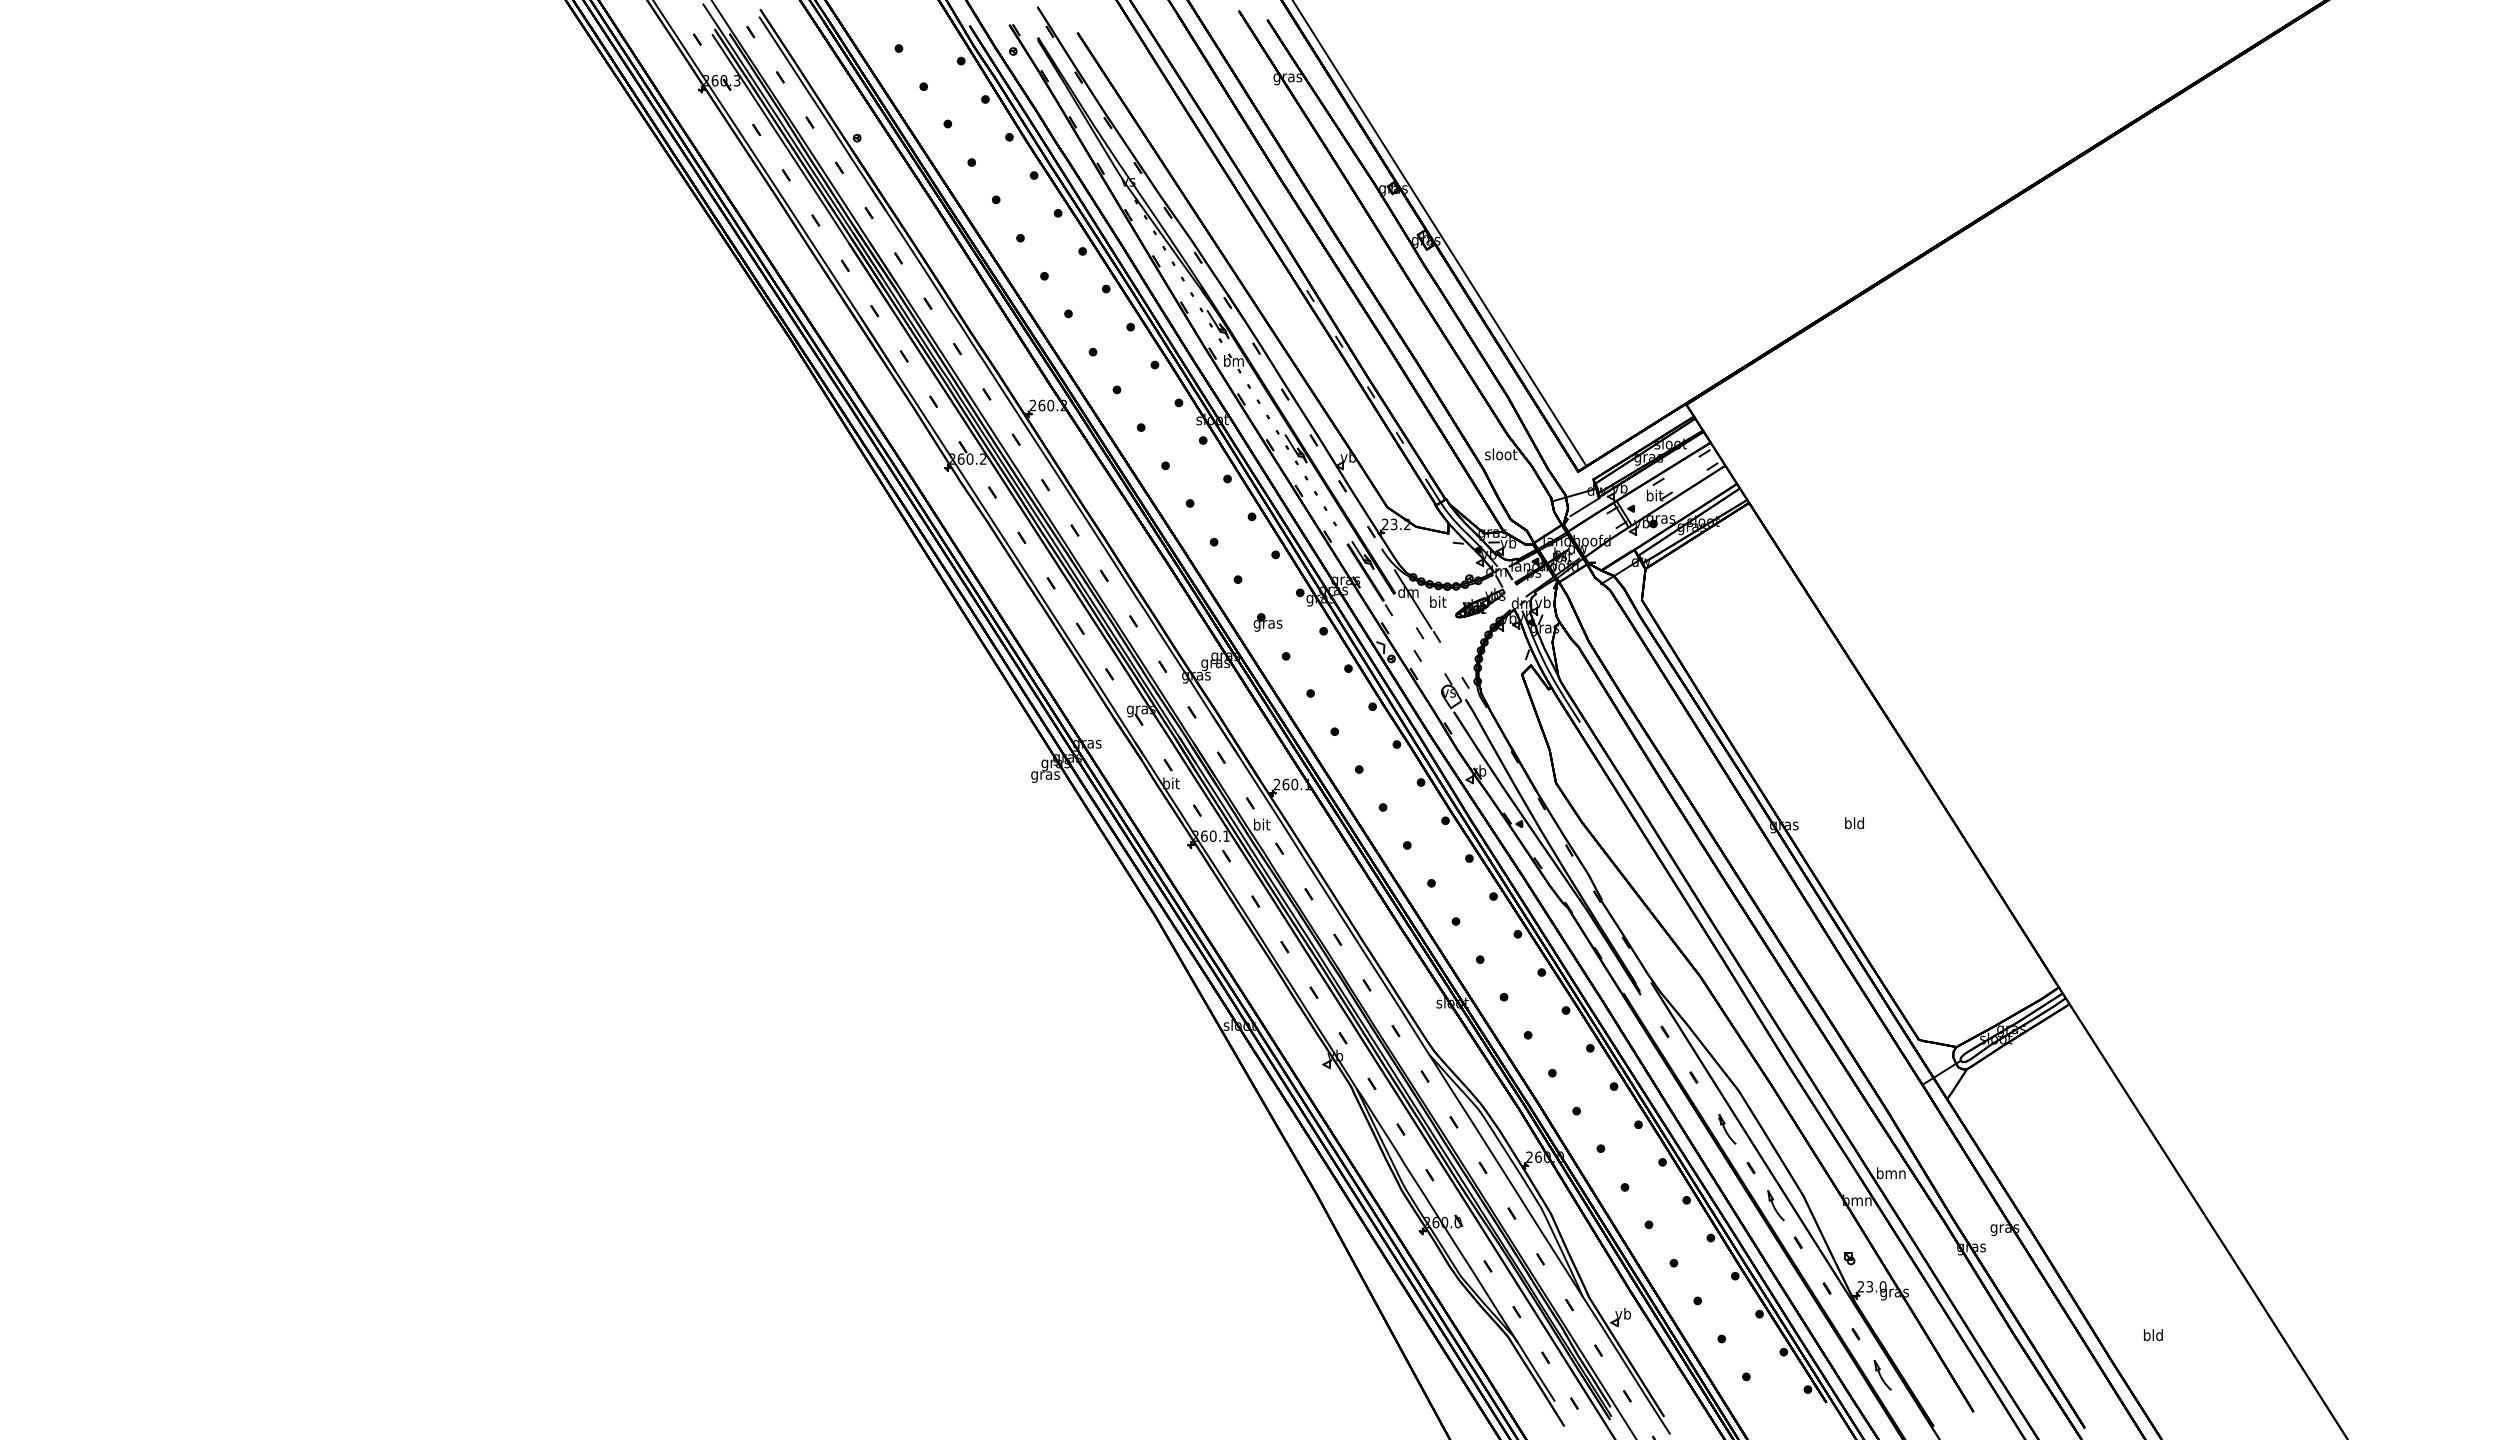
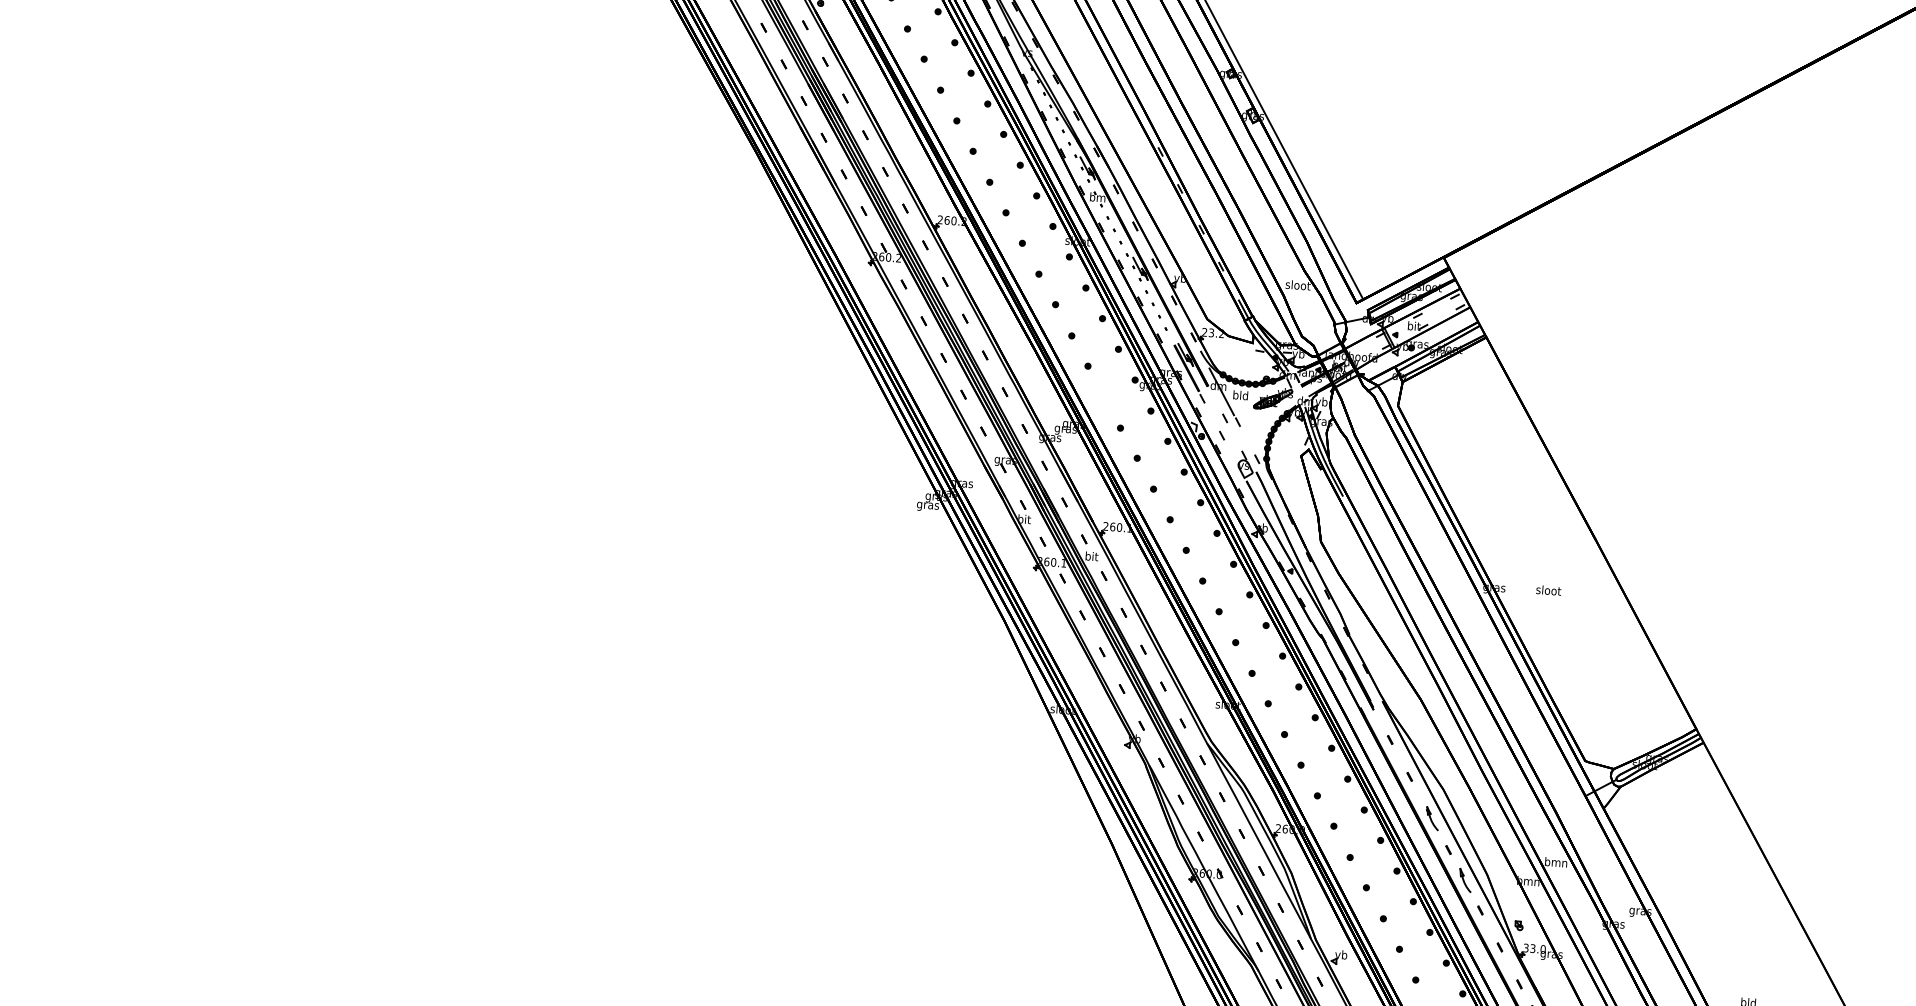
line: (1584, 506) -> (1359, 330), removed
text: (1437, 601) -> (1240, 394), bit -> bld
part: (1267, 622) -> (1108, 400), removed
text: (1854, 823) -> (1548, 590), bld -> sloot
text: (1860, 1286) -> (1525, 947), 23.0 -> 33.0

